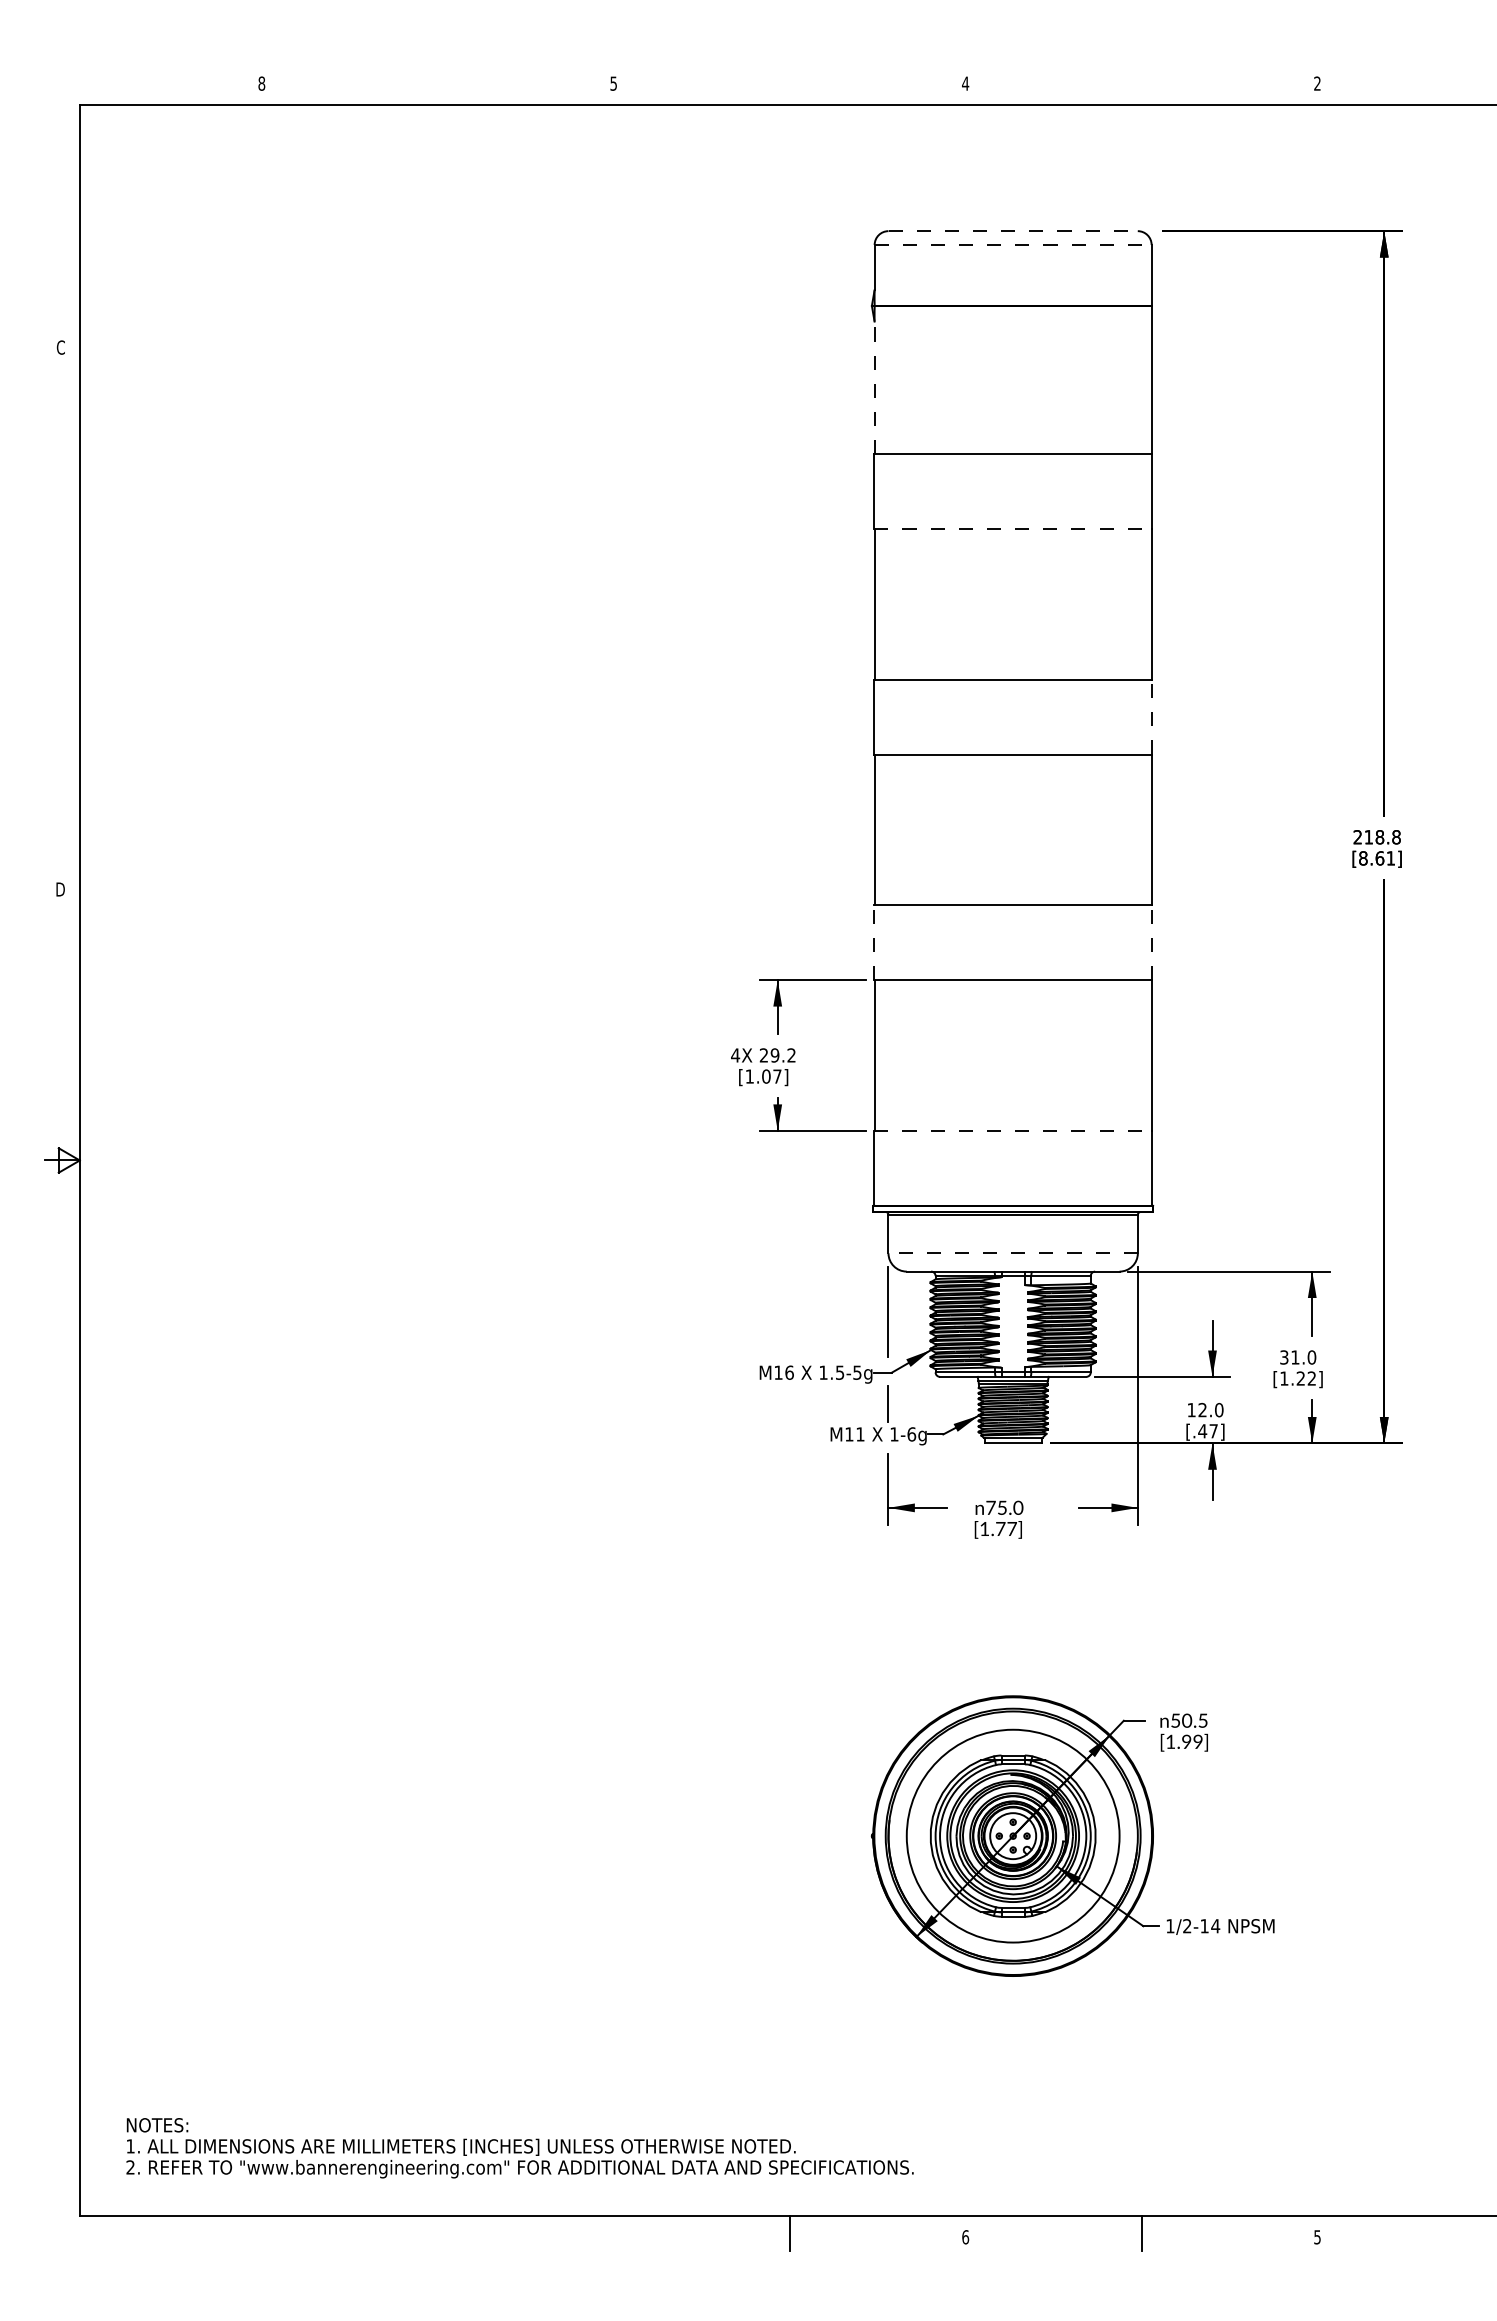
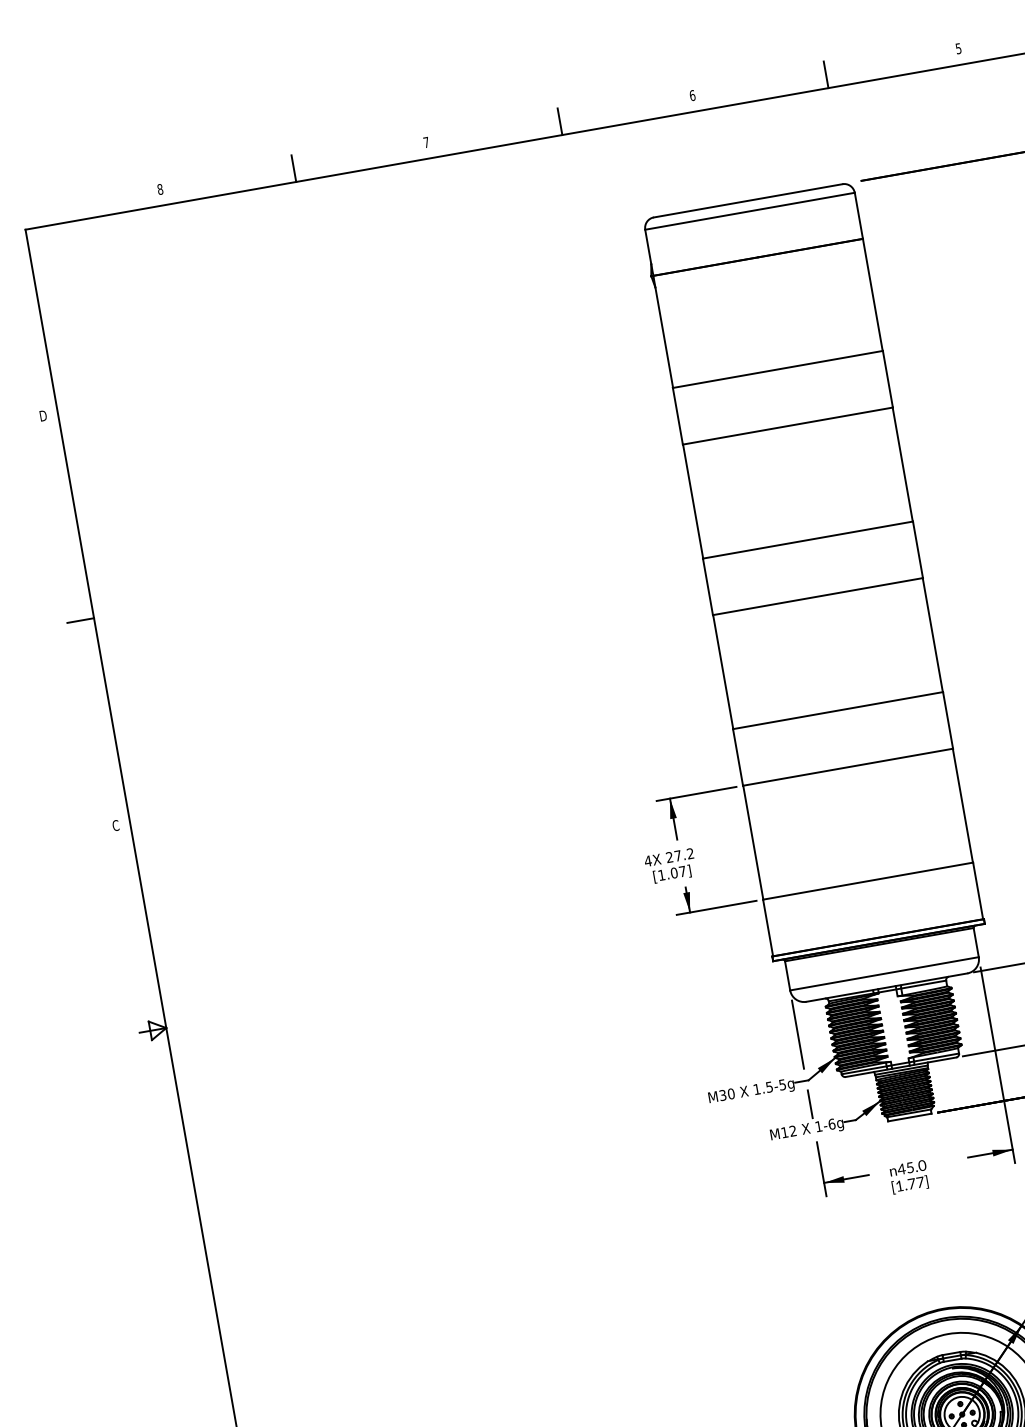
text: (613, 83) -> (426, 142), 5 -> 7
text: (965, 83) -> (692, 95), 4 -> 6
text: (1317, 83) -> (958, 48), 2 -> 5
line: (437, 86) -> (293, 168), added
line: (789, 86) -> (559, 121), added
line: (1141, 86) -> (825, 74), added
line: (1013, 231) -> (748, 201), dashed -> solid
line: (1013, 245) -> (750, 211), dashed -> solid
text: (60, 347) -> (43, 415), C -> D
line: (874, 387) -> (664, 337), dashed -> solid
line: (1013, 529) -> (788, 426), dashed -> solid
line: (61, 618) -> (80, 620), added
line: (1152, 716) -> (918, 549), dashed -> solid
text: (60, 889) -> (115, 825), D -> C
line: (874, 942) -> (738, 757), dashed -> solid
line: (1152, 942) -> (948, 720), dashed -> solid
text: (774, 1055) -> (677, 856), 29.2 -> 27.2
line: (1013, 1130) -> (868, 880), dashed -> solid
line: (1013, 1253) -> (884, 973), dashed -> solid
text: (783, 1372) -> (726, 1094), M16 -> M30
text: (860, 1434) -> (793, 1131), M11 -> M12
text: (990, 1507) -> (901, 1169), 75.0 -> 45.0

